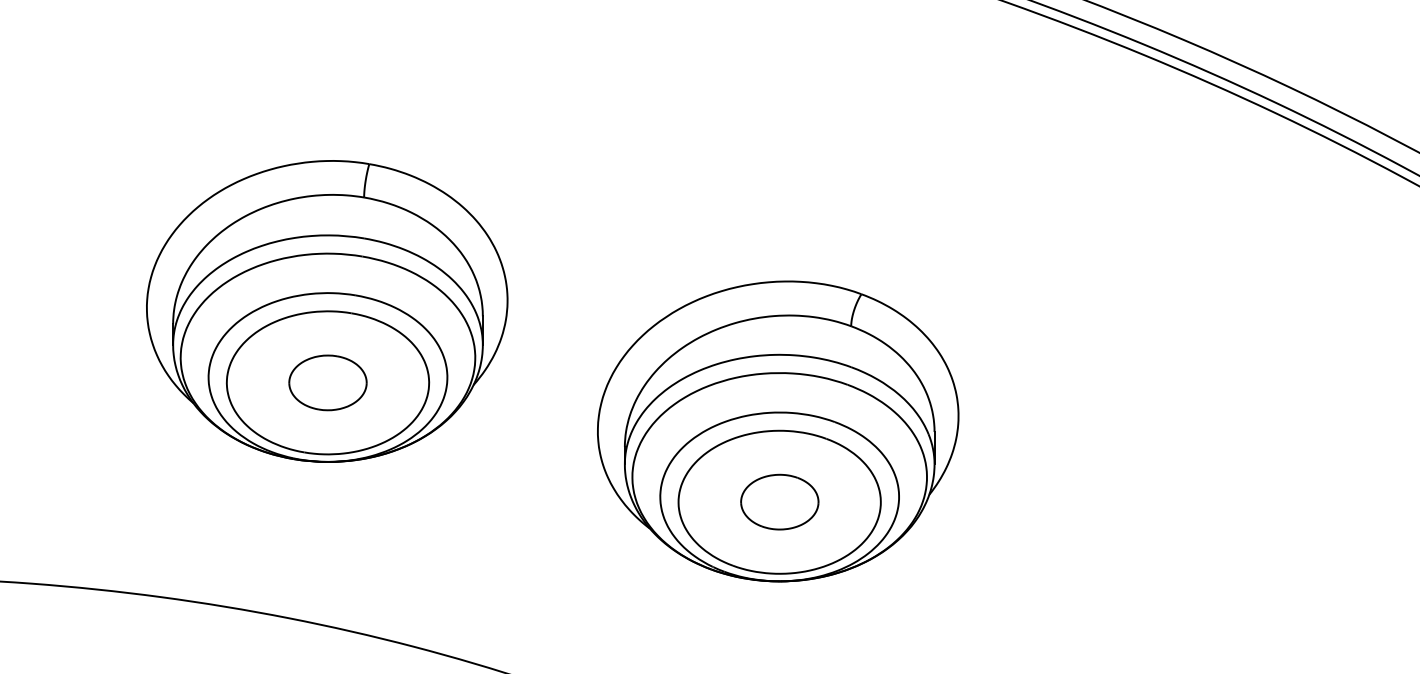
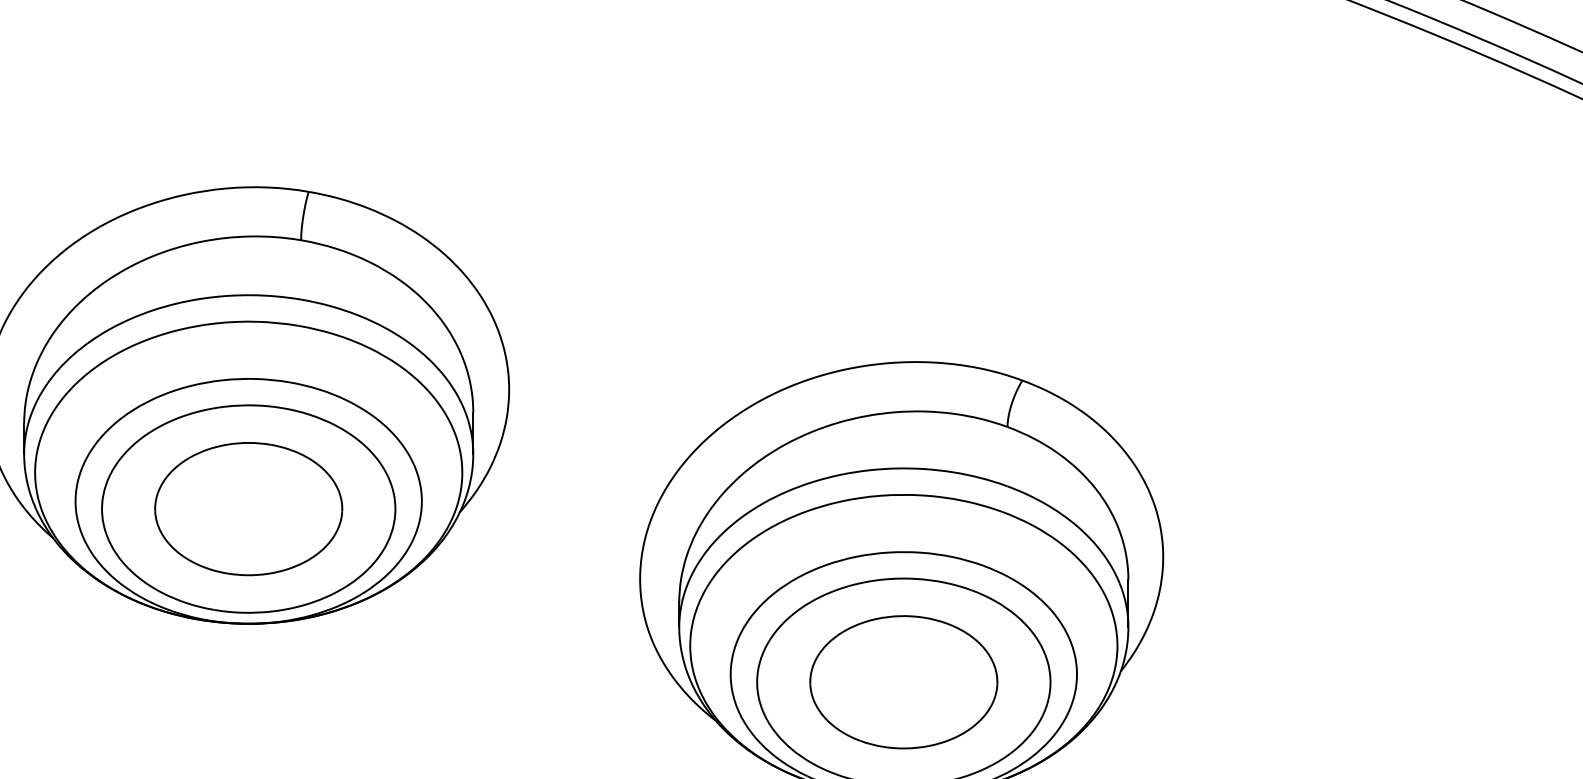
part: (327, 382) -> (248, 508), size x1.67
part: (779, 501) -> (903, 681), size x1.67

